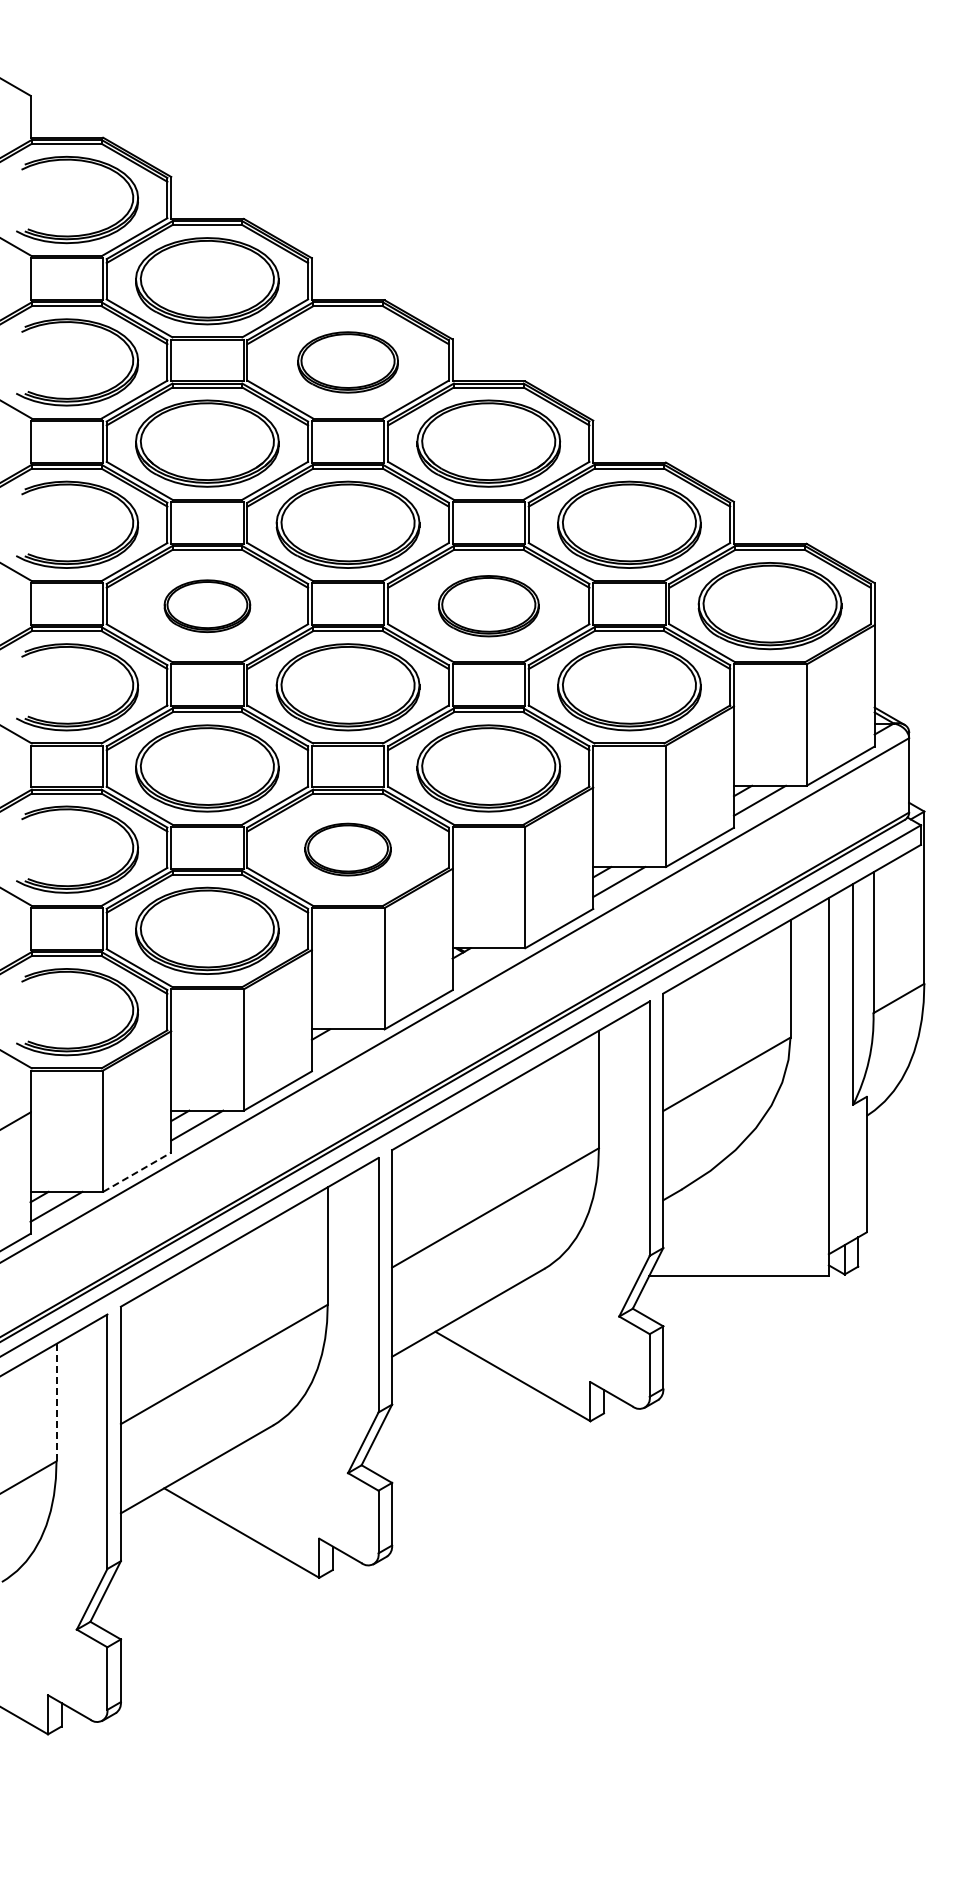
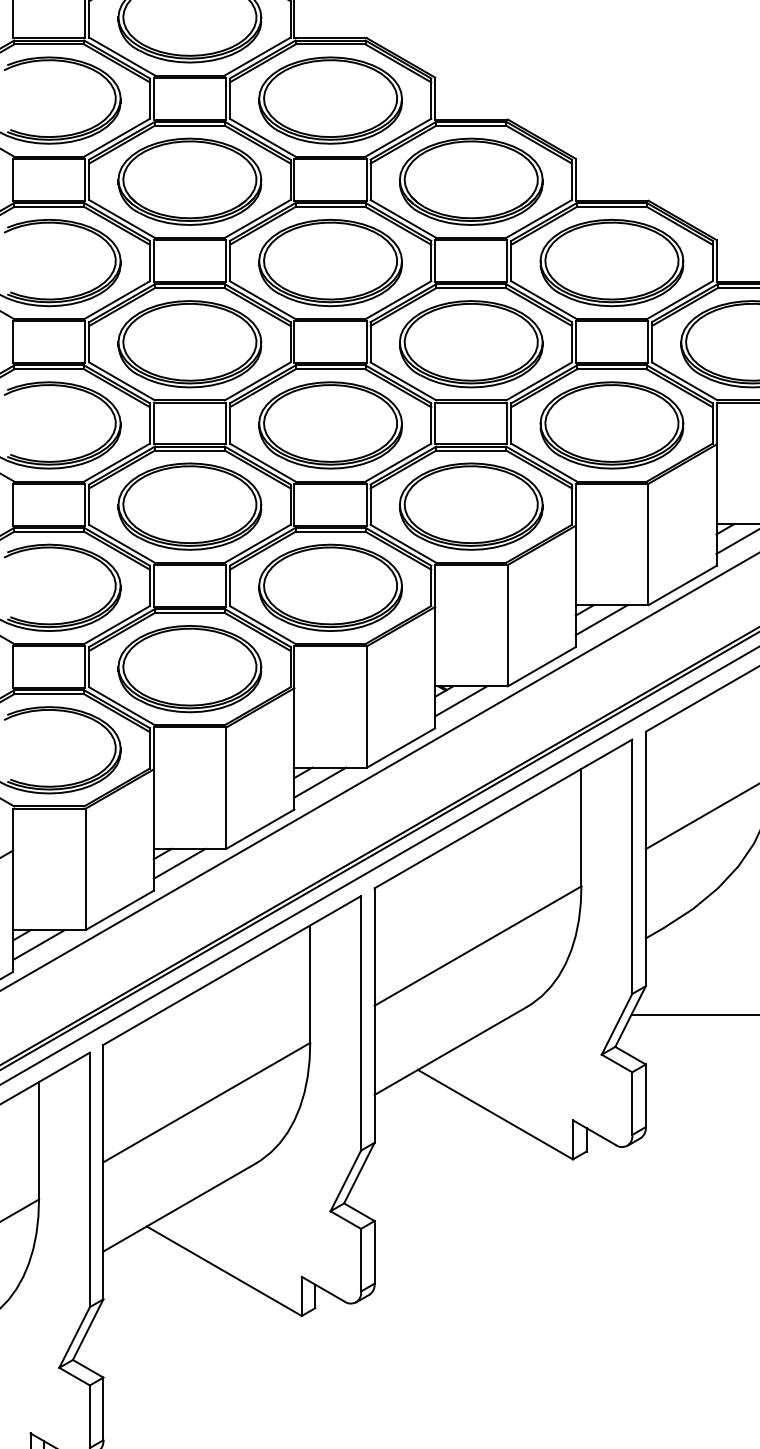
part: (347, 362) -> (330, 100), size x1.43
part: (207, 606) -> (190, 344), size x1.67
part: (488, 606) -> (471, 344), size x1.43
part: (347, 849) -> (330, 587), size x1.67
line: (478, 963) -> (461, 701), added
line: (337, 1044) -> (320, 782), added
line: (137, 1171) -> (120, 909), dashed -> solid
line: (56, 1402) -> (39, 1140), dashed -> solid

